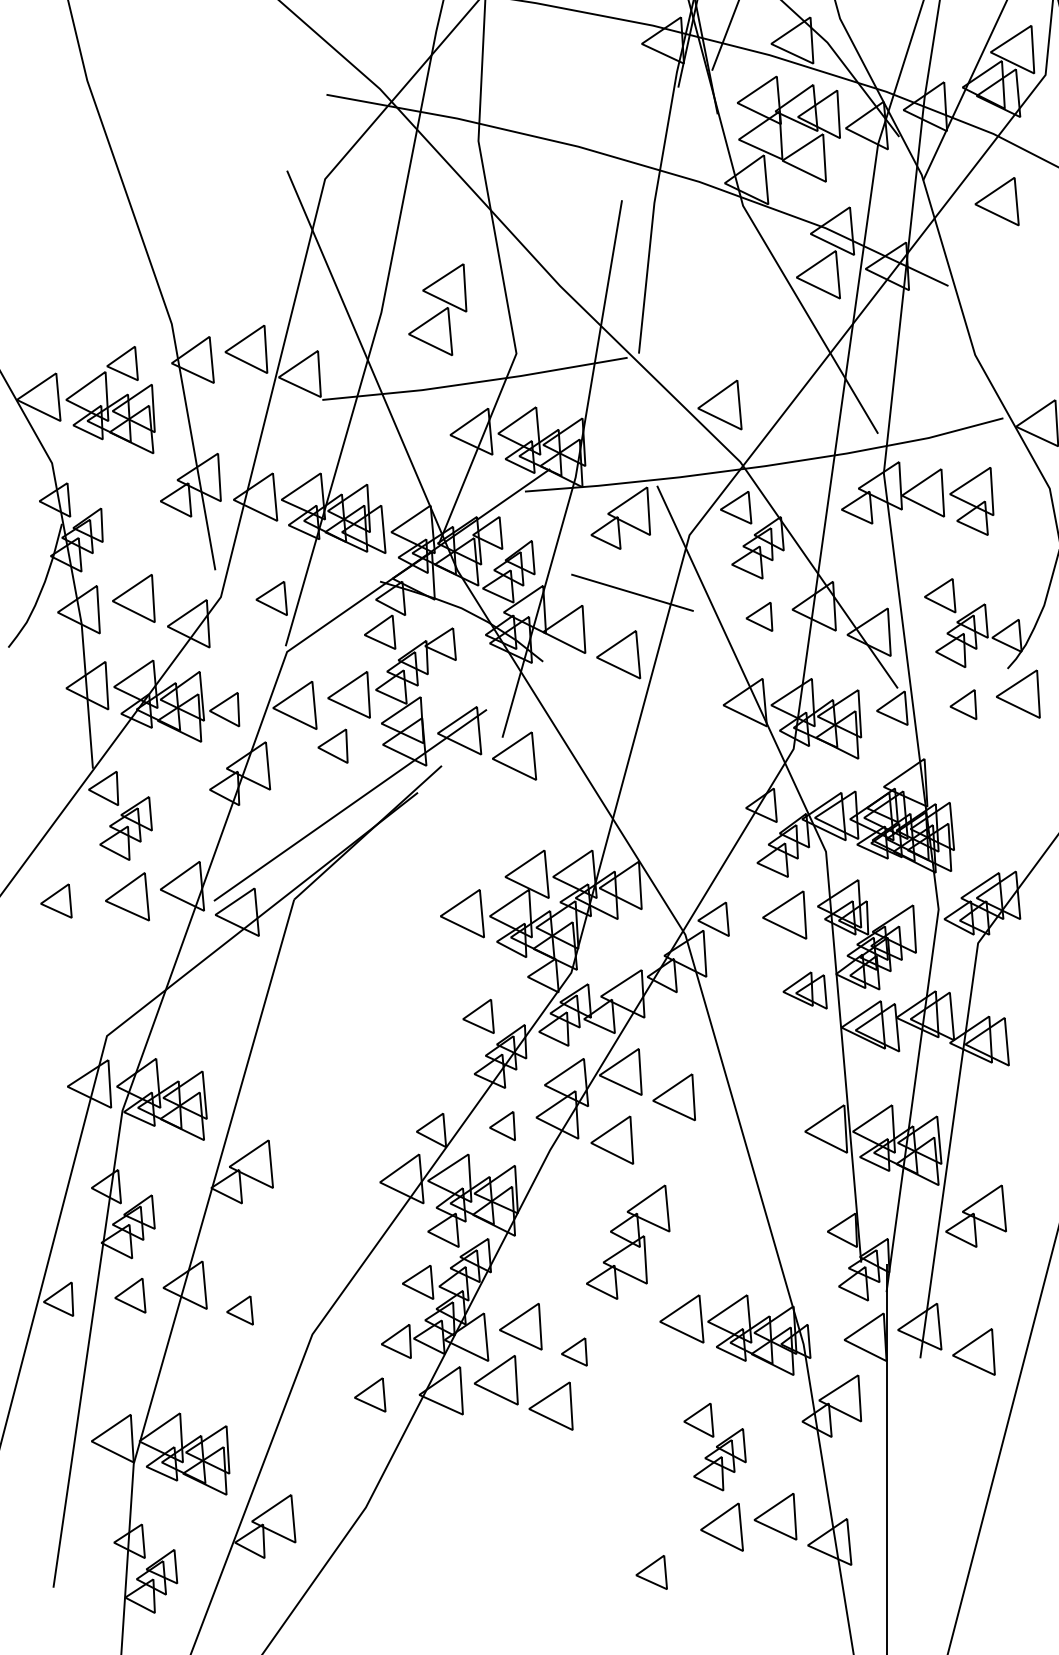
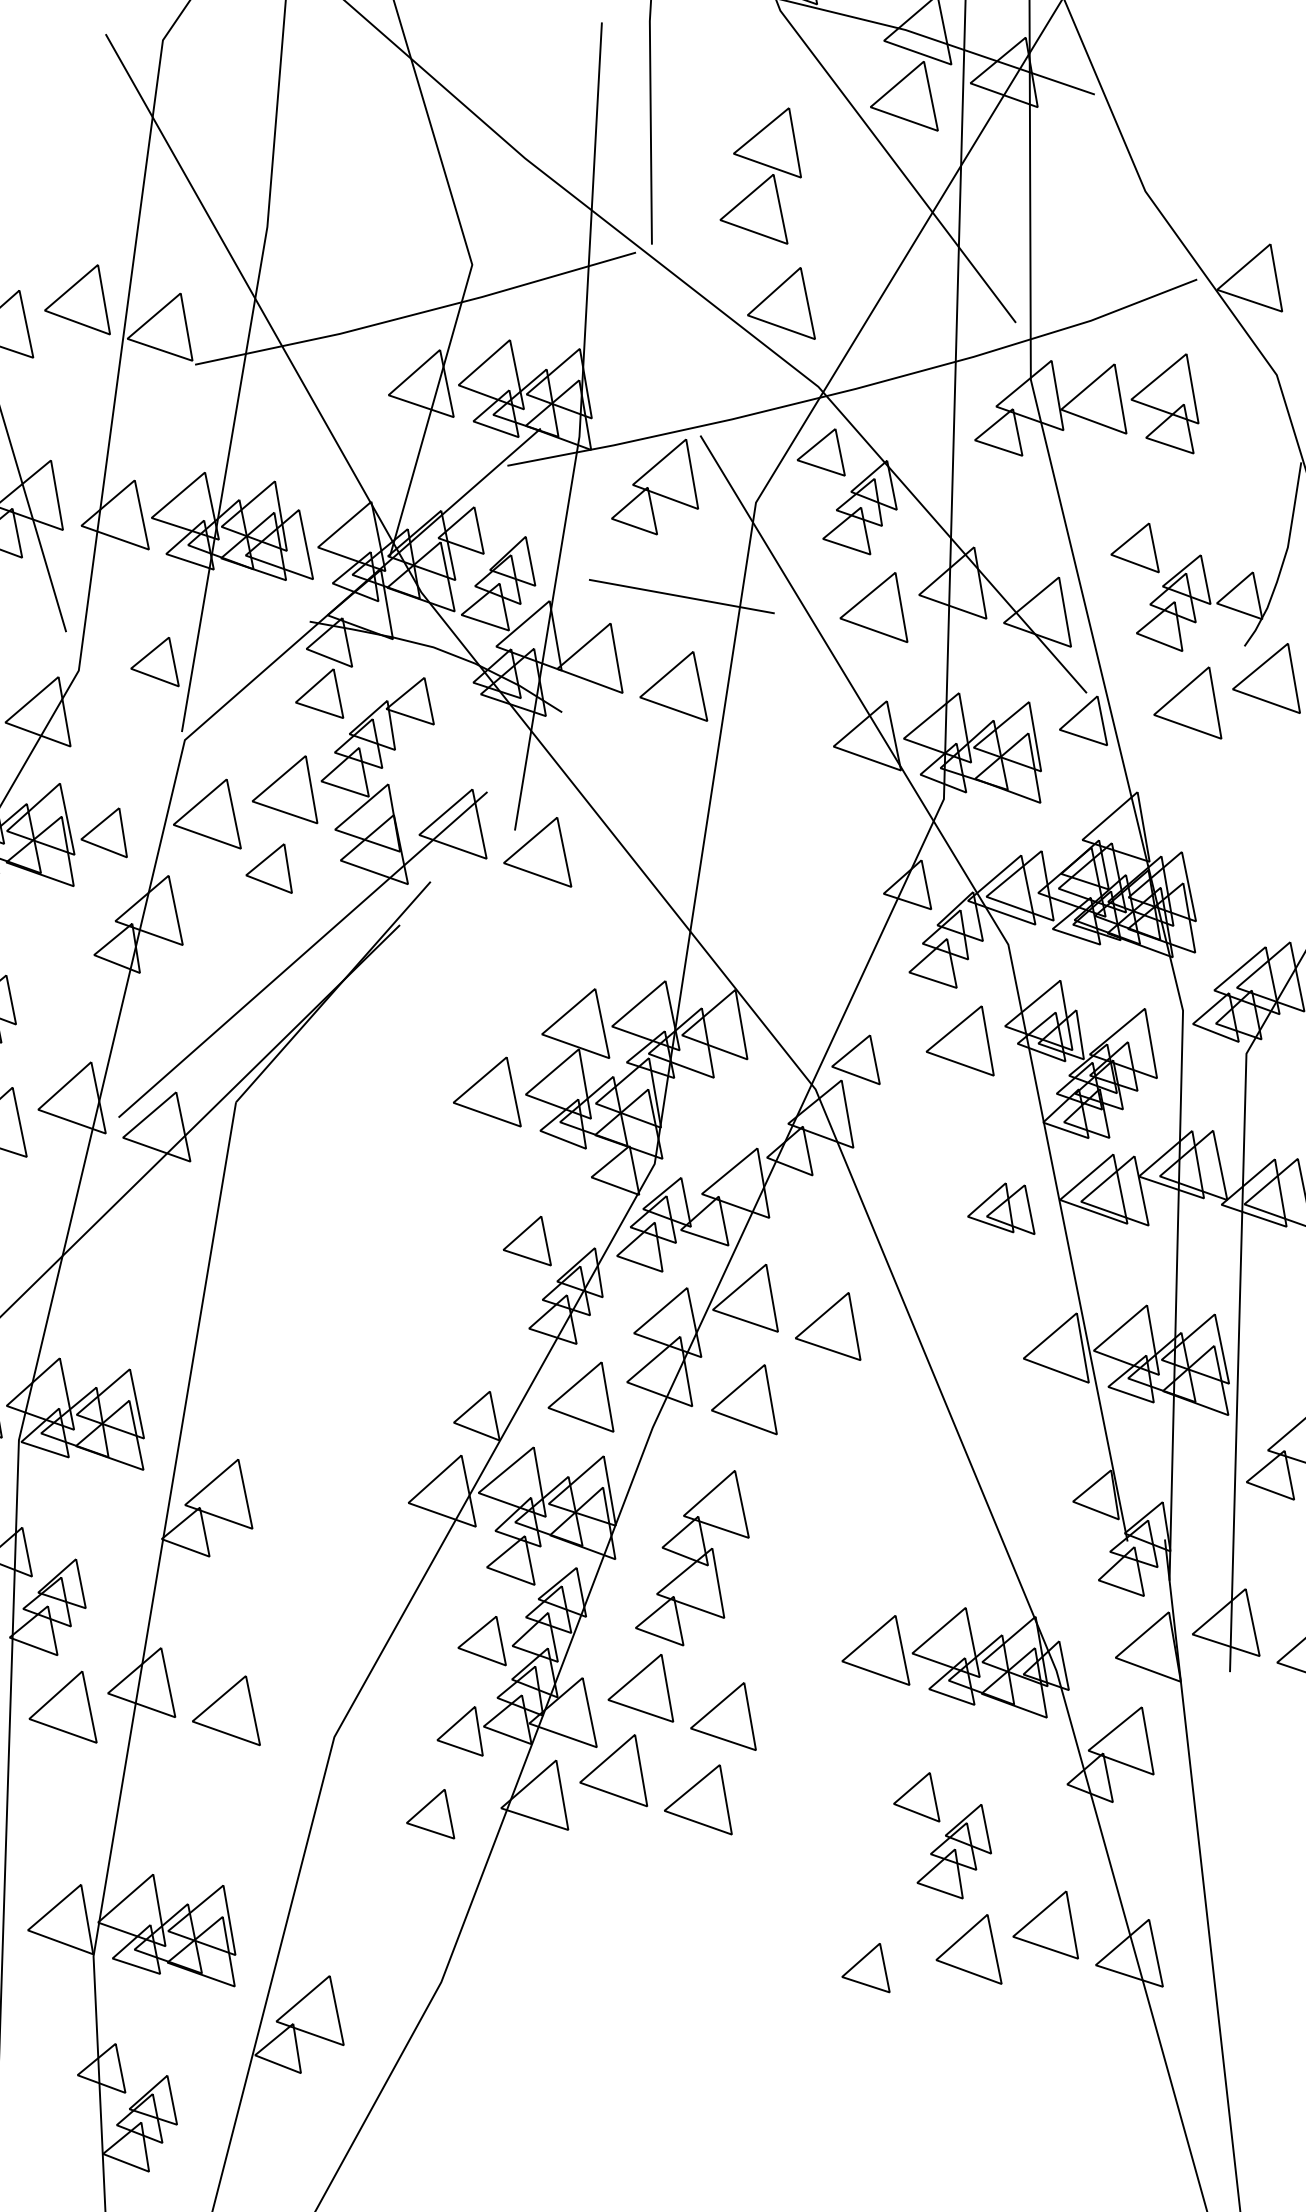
part: (437, 309) -> (758, 179), moved
part: (759, 616) -> (872, 610), size x1.67
part: (963, 704) -> (1185, 705), size x1.67
part: (804, 990) -> (998, 1211), moved
part: (502, 1125) -> (578, 1399), size x1.67
part: (628, 1241) -> (690, 1559), moved
part: (130, 1295) -> (61, 1709), size x1.43
part: (239, 1310) -> (223, 1714), size x1.67
part: (574, 1351) -> (721, 1719), size x1.67
part: (651, 1572) -> (864, 1970), moved

